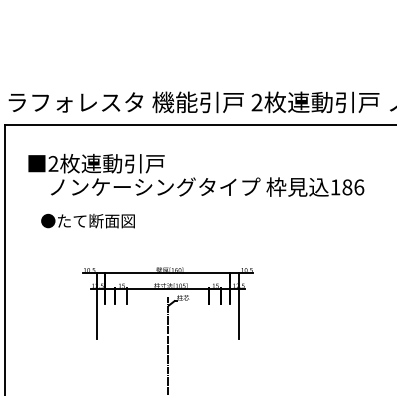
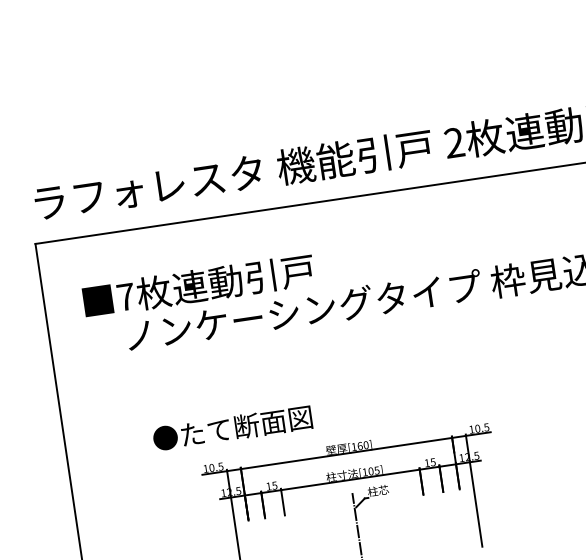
text: (53, 163) -> (126, 296), 2 -> 7
text: (87, 220) -> (231, 427), moved

